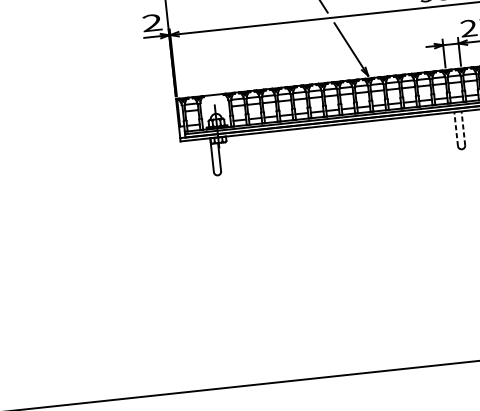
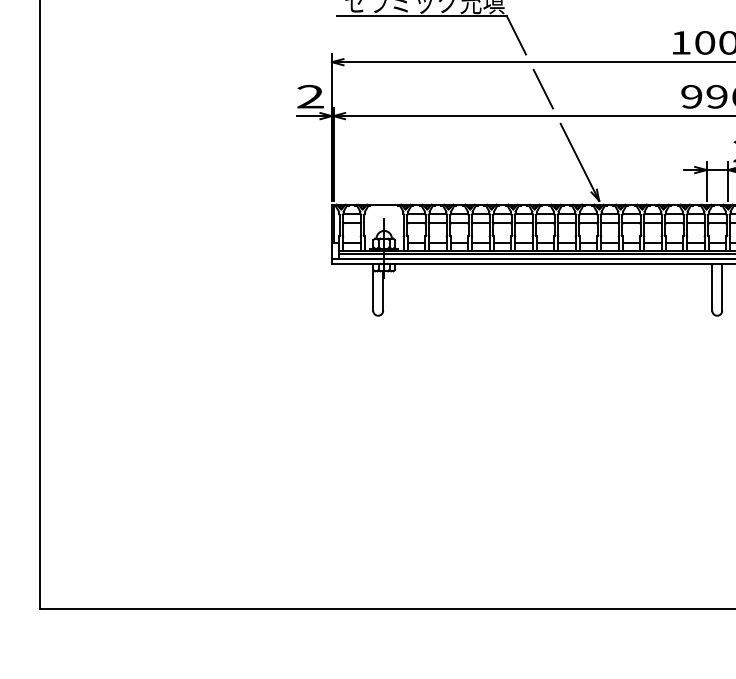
line: (463, 128) -> (722, 287), dashed -> solid
line: (456, 129) -> (712, 287), dashed -> solid

